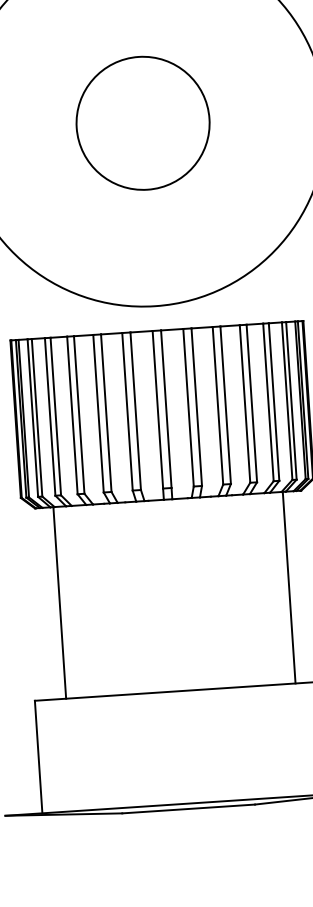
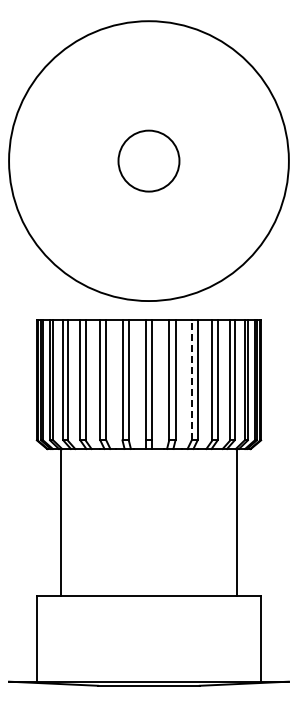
circle: (142, 122) -> (148, 160), size x0.6
line: (217, 405) -> (191, 379), solid -> dashed

